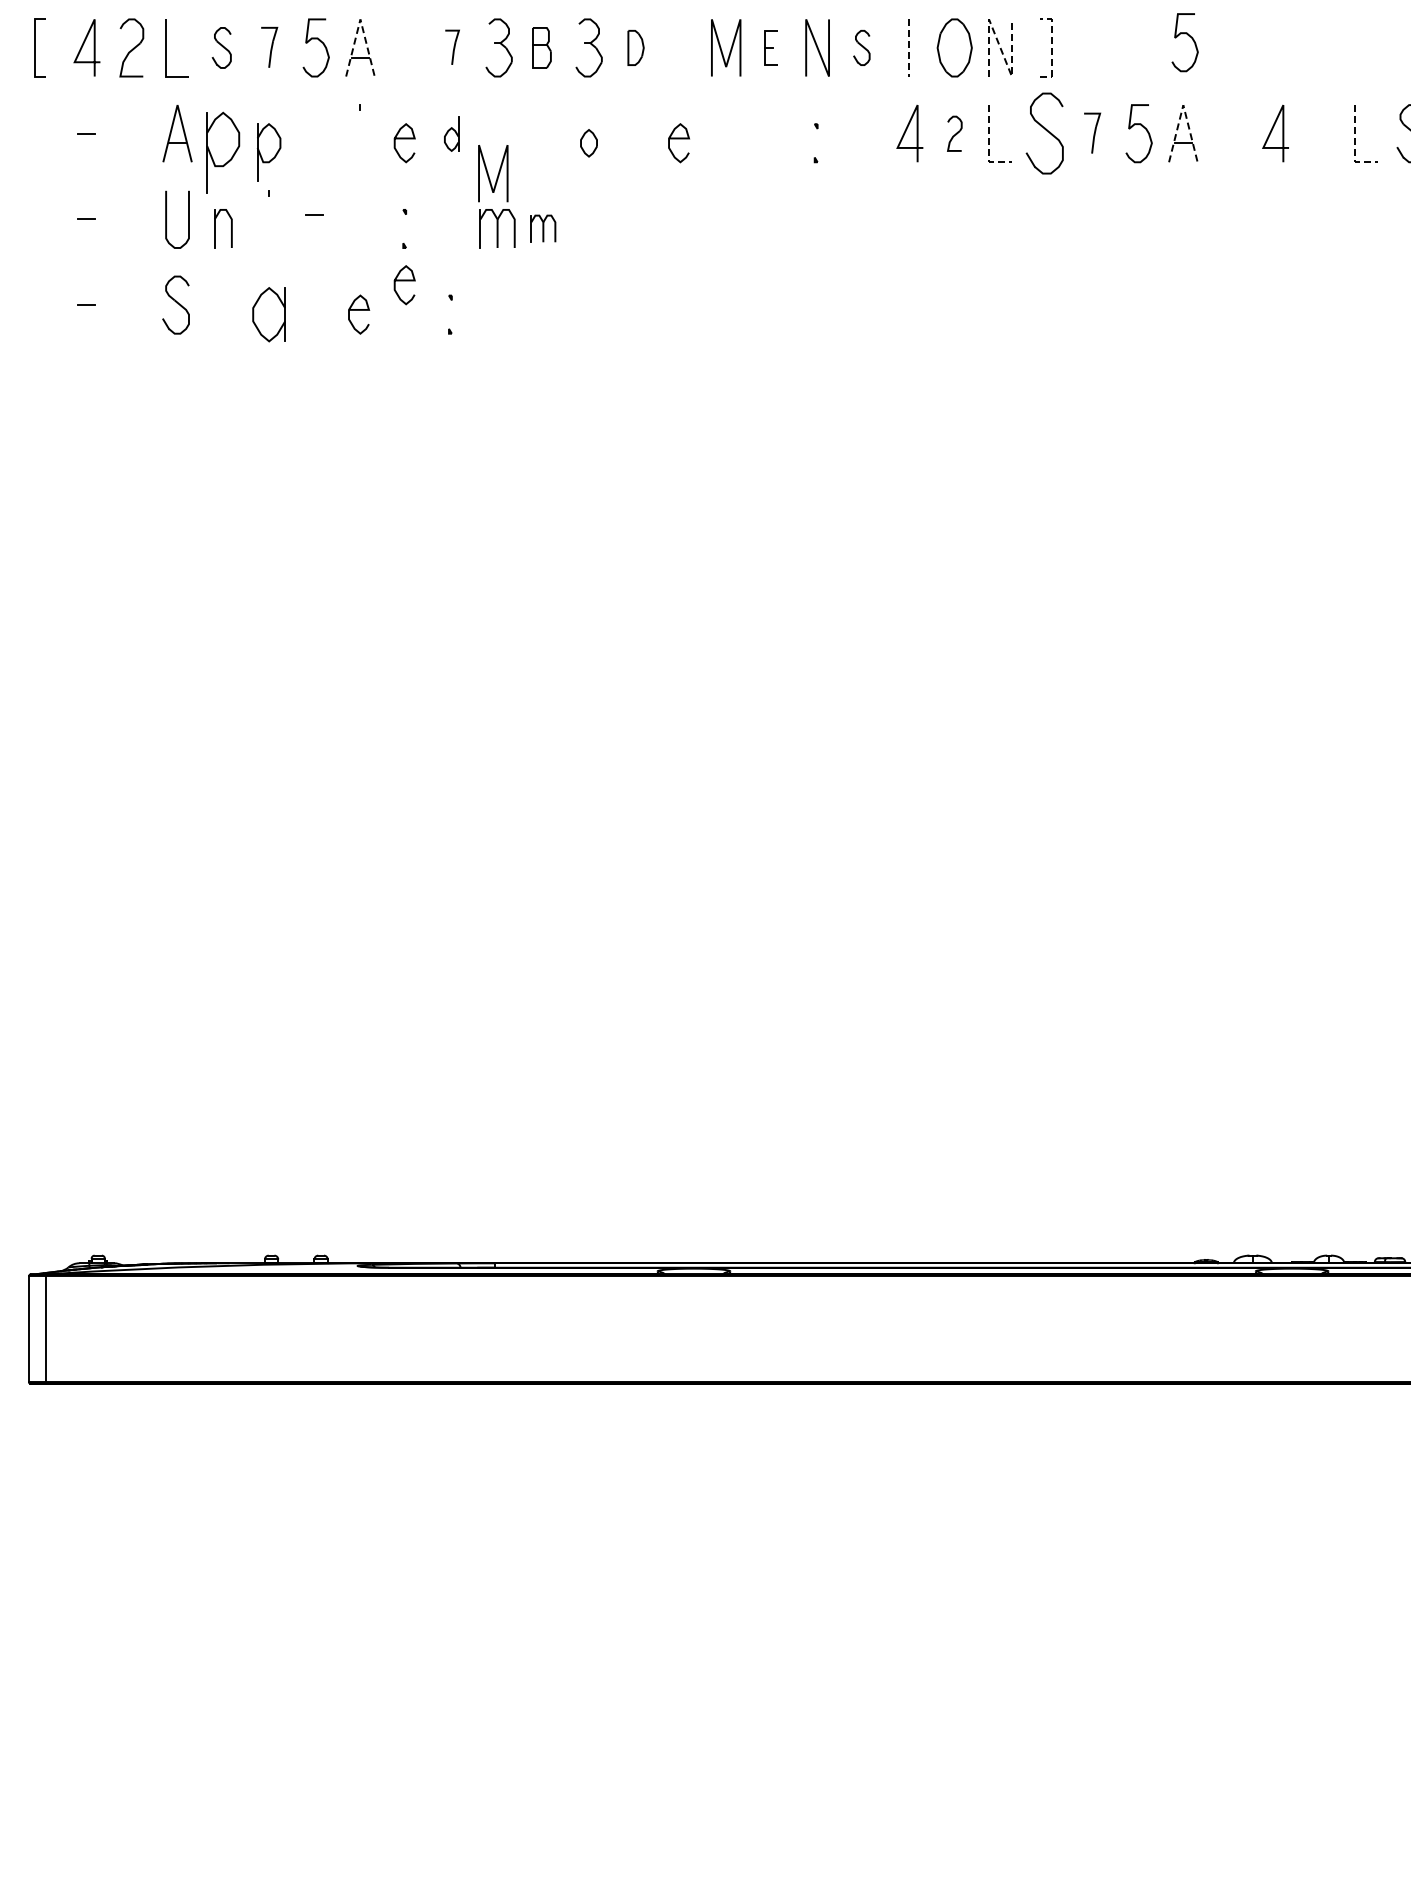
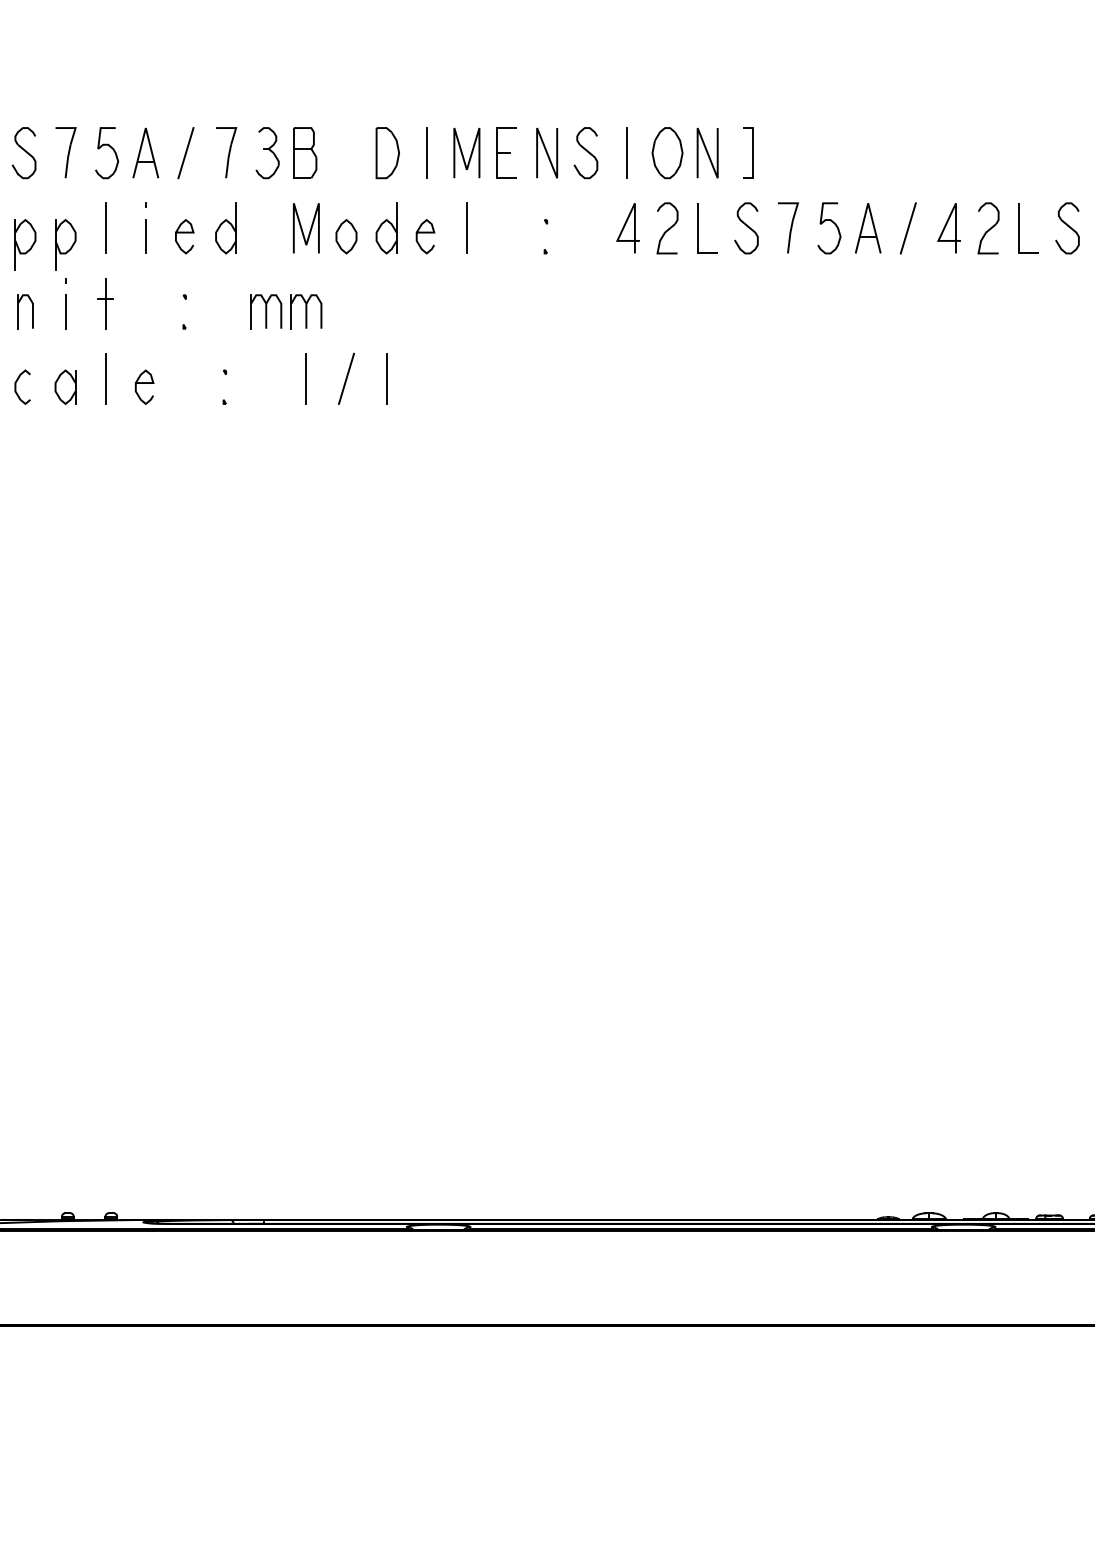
line: (360, 19) -> (145, 128), dashed -> solid
curve: (1188, 36) -> (872, 143), removed
part: (221, 47) -> (23, 152), size x1.43
part: (269, 47) -> (66, 152), size x1.43
line: (405, 47) -> (185, 152), added
part: (452, 47) -> (226, 152), size x1.67
part: (541, 47) -> (304, 152), size x1.43
part: (588, 47) -> (346, 152), removed
part: (635, 47) -> (387, 152), size x1.67
line: (680, 47) -> (426, 152), added
part: (770, 47) -> (505, 152), size x1.67
part: (861, 47) -> (585, 152), size x1.67
line: (909, 47) -> (627, 152), dashed -> solid
line: (1000, 47) -> (707, 152), dashed -> solid
line: (1051, 47) -> (752, 152), dashed -> solid
line: (1183, 105) -> (868, 203), dashed -> solid
line: (314, 133) -> (105, 228), added
part: (451, 133) -> (225, 228), size x1.67
part: (634, 133) -> (386, 228), added
line: (726, 133) -> (467, 228), added
part: (954, 133) -> (667, 228), size x1.67
part: (1044, 133) -> (746, 228), size x0.71
part: (1092, 133) -> (788, 228), size x1.43
line: (1228, 133) -> (907, 228), added
part: (1320, 133) -> (988, 228), added
line: (360, 143) -> (145, 236), added
part: (588, 143) -> (346, 236), size x1.43
line: (989, 145) -> (698, 238), dashed -> solid
line: (1354, 145) -> (1018, 238), dashed -> solid
part: (223, 152) -> (25, 244), size x0.71
line: (497, 174) -> (310, 229), moved
line: (314, 219) -> (105, 303), added
line: (269, 228) -> (66, 311), added
part: (543, 228) -> (306, 311), size x1.43
curve: (404, 281) -> (184, 358), removed
line: (314, 304) -> (105, 378), added
line: (543, 304) -> (306, 378), added
line: (588, 304) -> (346, 378), added
line: (634, 304) -> (386, 378), added
curve: (212, 314) -> (15, 387), added
part: (268, 314) -> (65, 387), size x0.71

